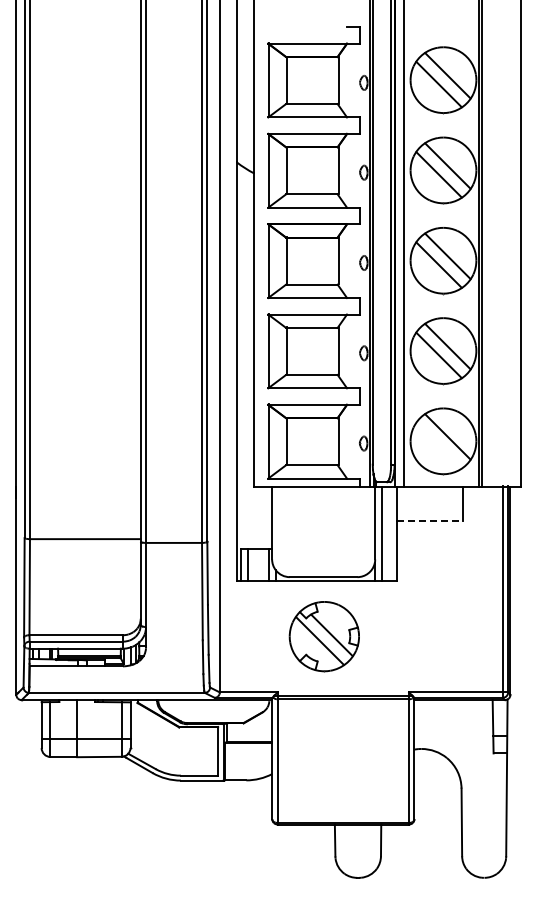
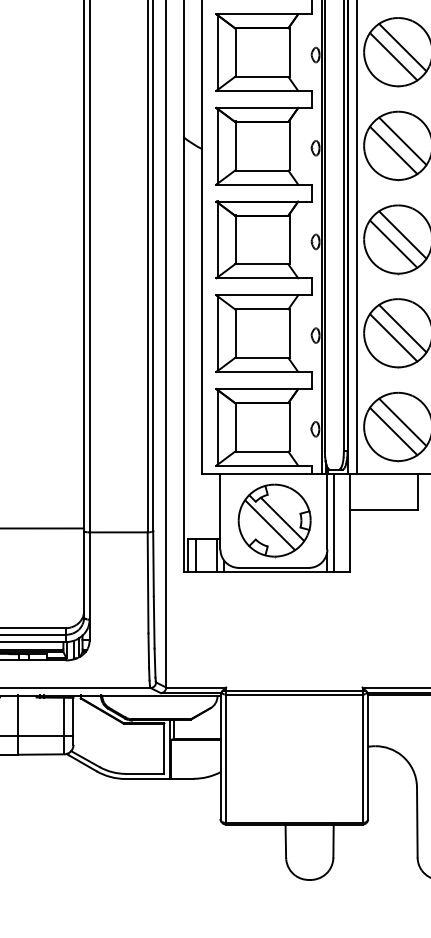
line: (438, 445) -> (393, 431), added
line: (429, 520) -> (383, 509), dashed -> solid
part: (323, 636) -> (273, 520), moved

